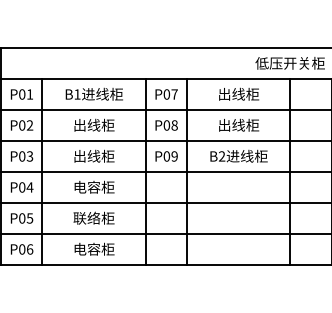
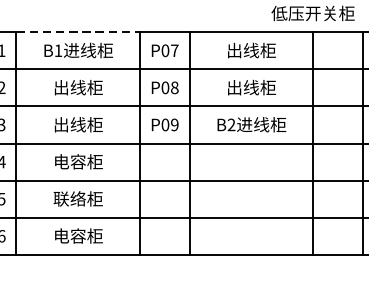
line: (94, 79) -> (78, 32), solid -> dashed

